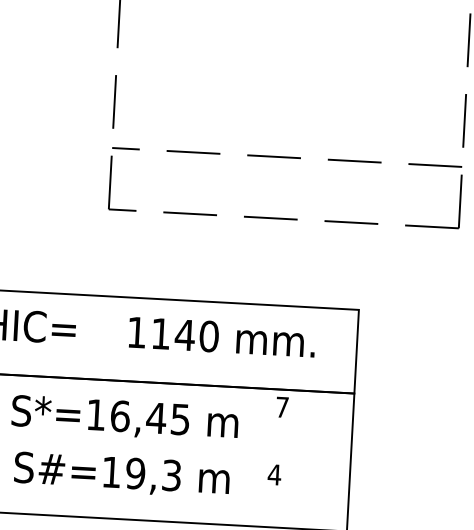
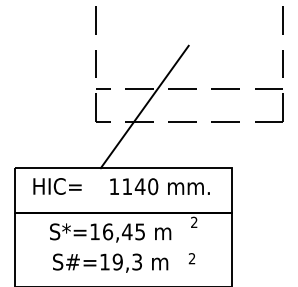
line: (201, 186) -> (144, 106), added
text: (282, 405) -> (194, 221), 7 -> 2
text: (273, 474) -> (191, 258), 4 -> 2

